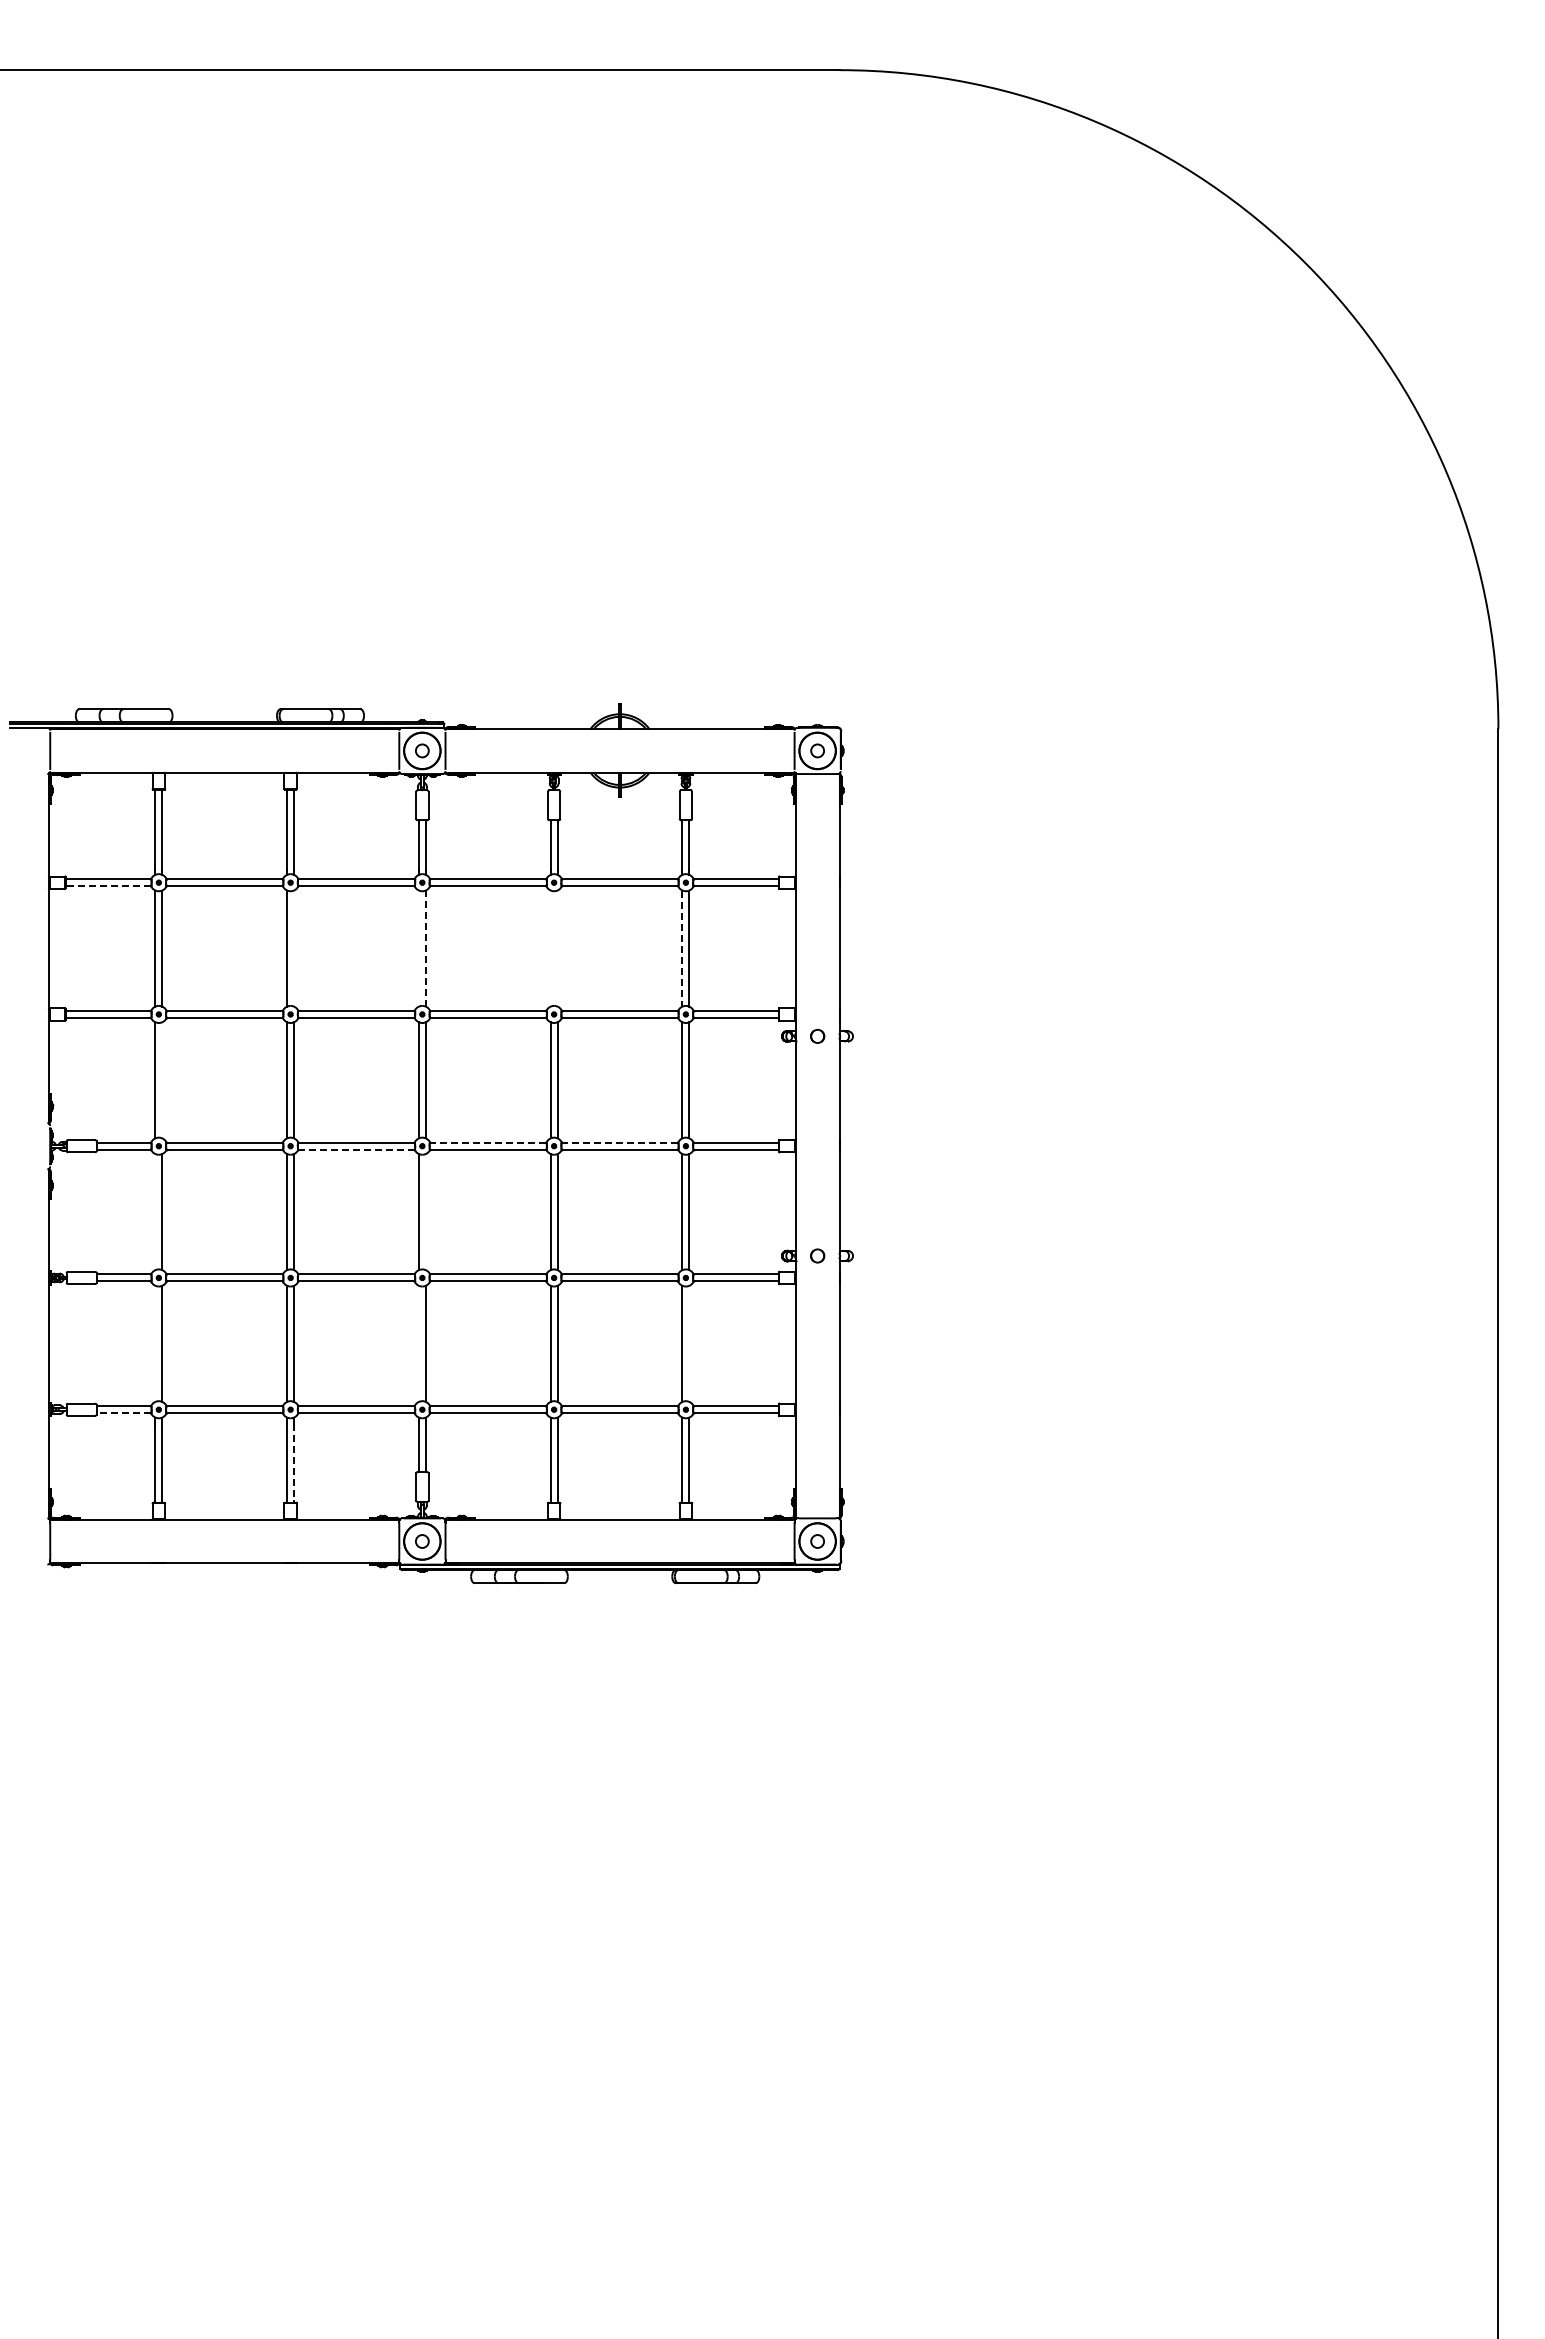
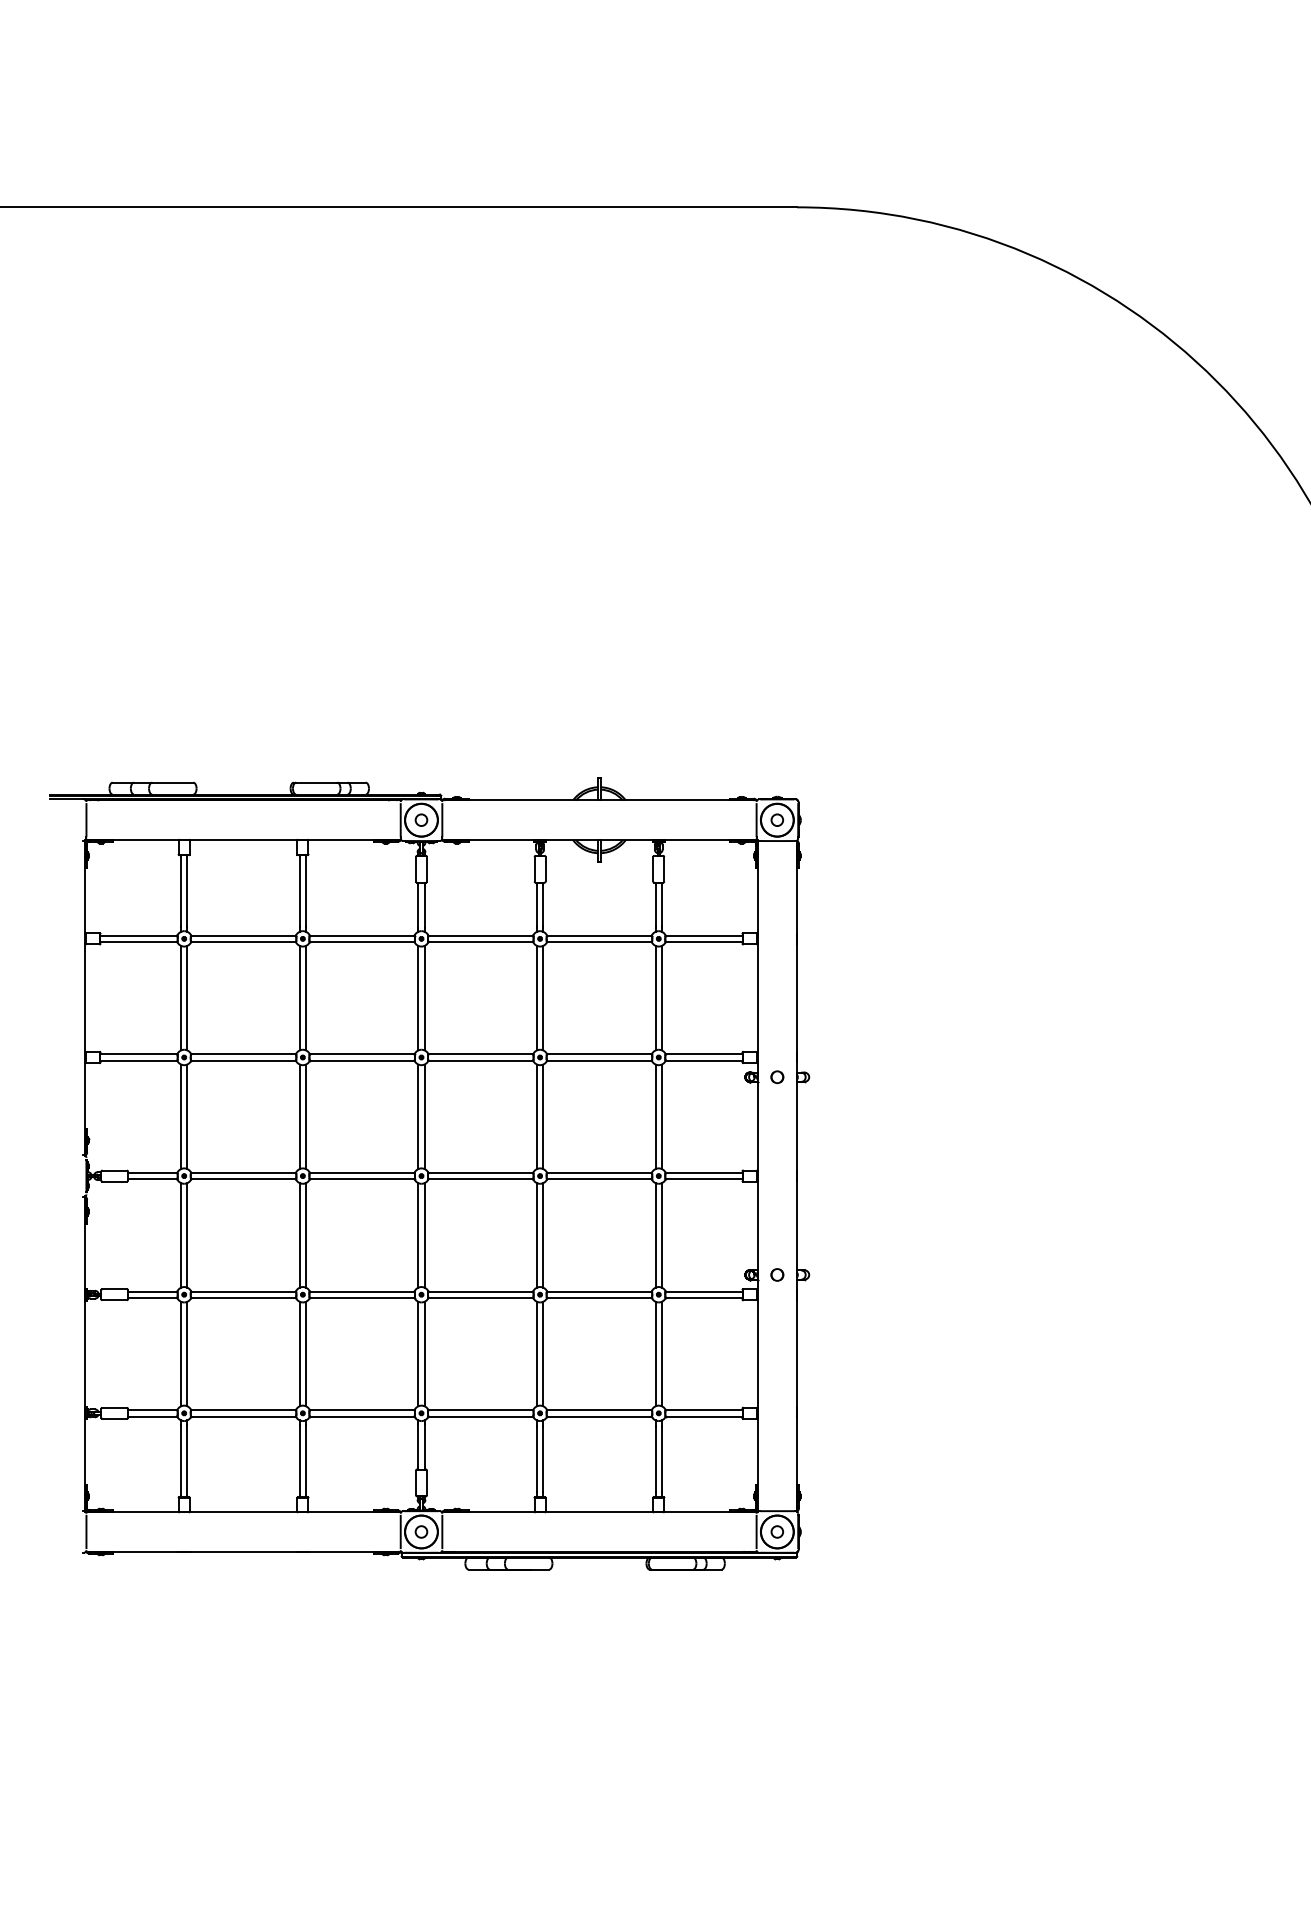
line: (108, 886) -> (138, 942), dashed -> solid
line: (294, 948) -> (306, 998), added
line: (418, 948) -> (418, 998), added
line: (425, 948) -> (424, 998), dashed -> solid
line: (550, 948) -> (536, 998), added
line: (557, 948) -> (543, 998), added
line: (682, 949) -> (655, 999), dashed -> solid
line: (162, 1080) -> (187, 1116), added
line: (487, 1142) -> (480, 1172), dashed -> solid
line: (619, 1142) -> (598, 1172), dashed -> solid
line: (356, 1149) -> (362, 1179), dashed -> solid
line: (155, 1212) -> (181, 1235), added
line: (425, 1212) -> (424, 1235), added
line: (155, 1343) -> (181, 1353), added
line: (418, 1343) -> (418, 1353), added
line: (689, 1343) -> (661, 1353), added
line: (123, 1413) -> (152, 1416), dashed -> solid
line: (294, 1462) -> (306, 1460), dashed -> solid

